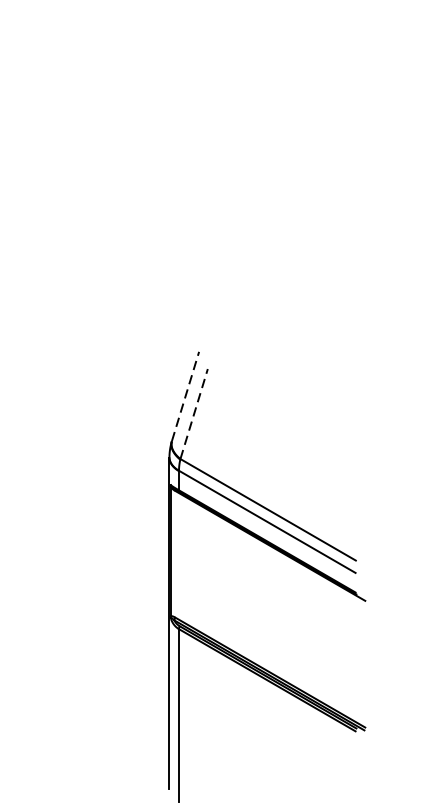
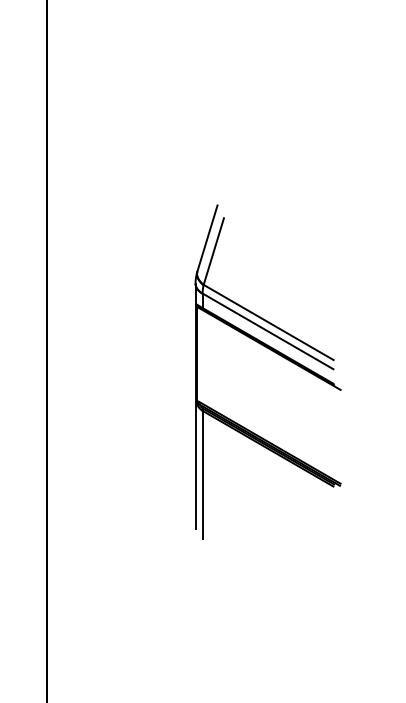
line: (185, 396) -> (207, 238), dashed -> solid
line: (193, 414) -> (213, 251), dashed -> solid

